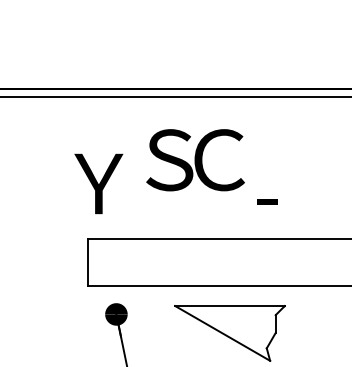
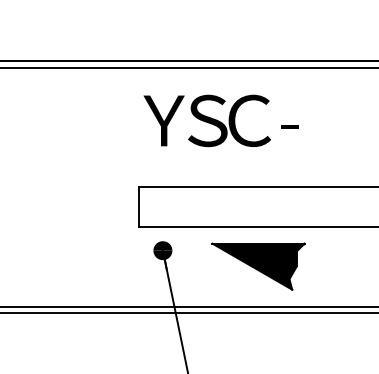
text: (98, 183) -> (163, 120), moved
text: (266, 201) -> (289, 126), moved
fill: (230, 333) -> (258, 266), added

